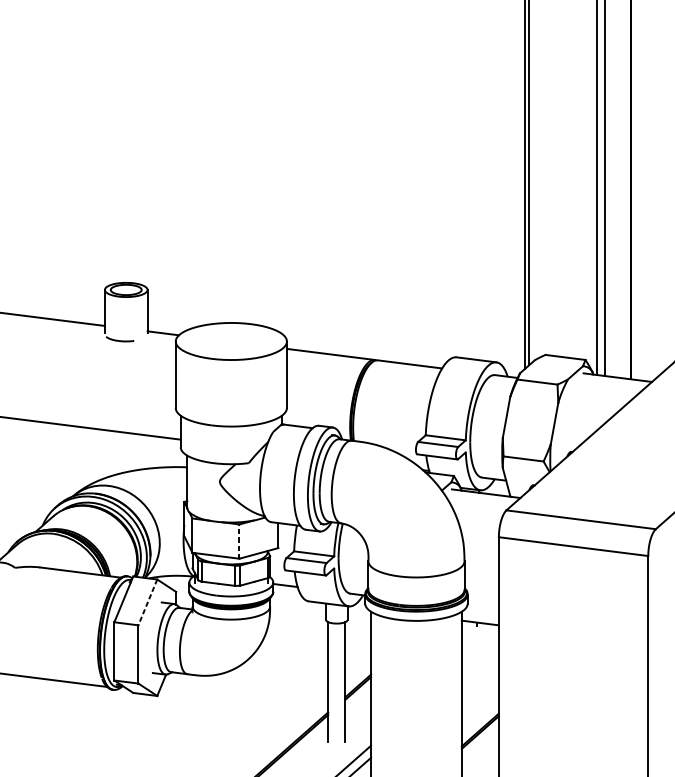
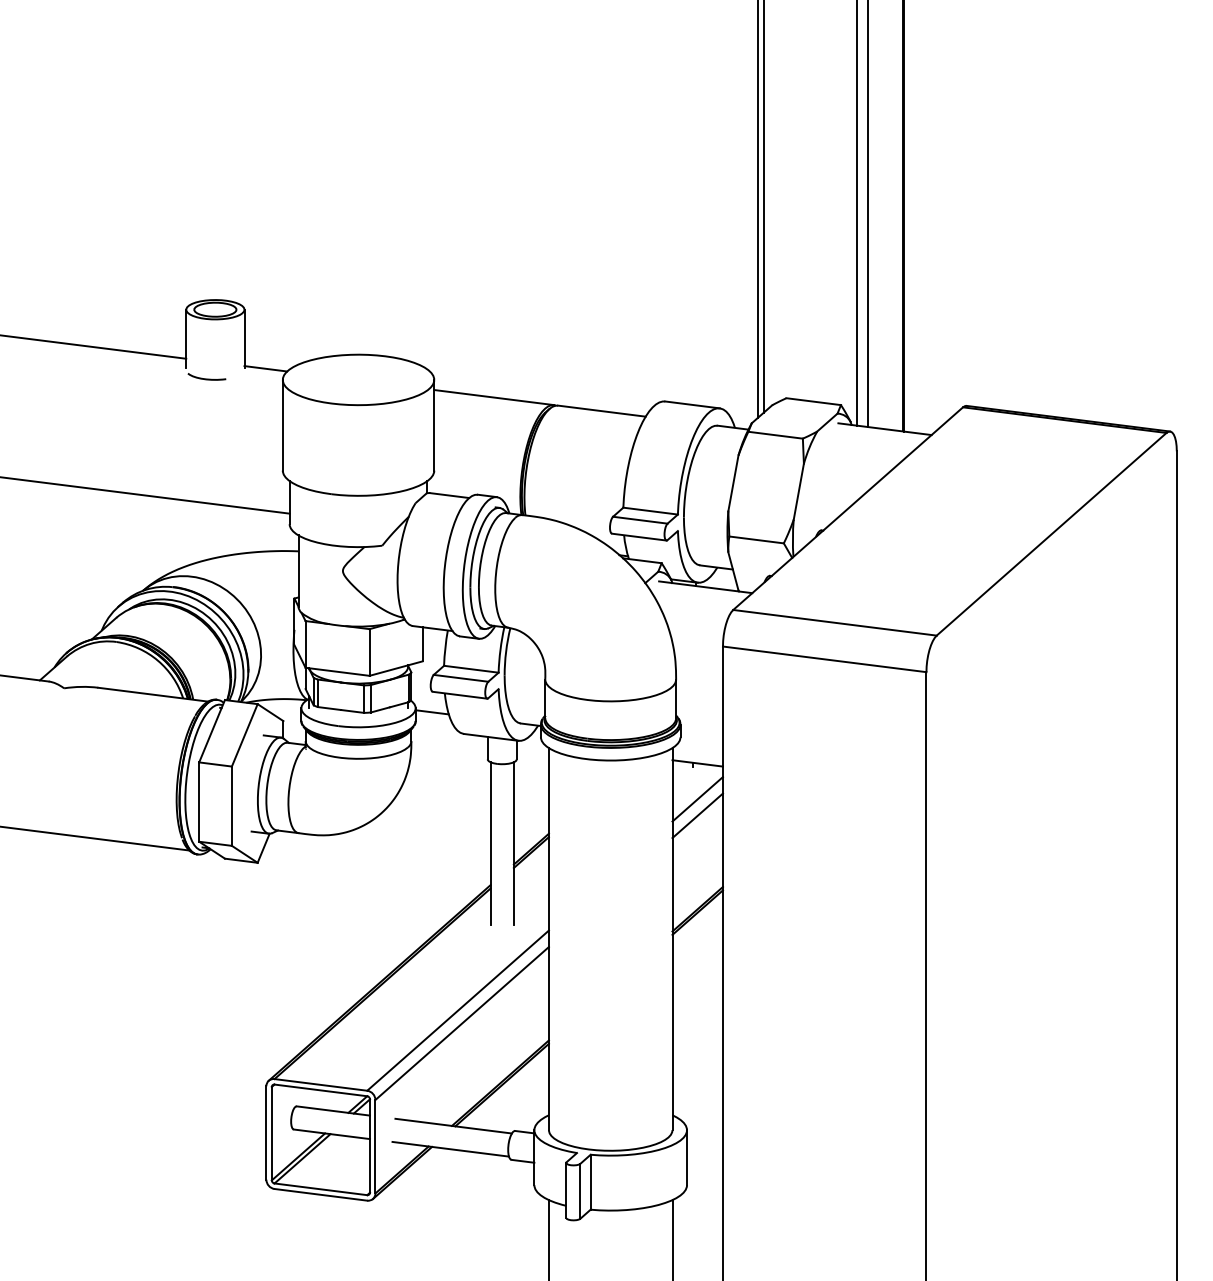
line: (239, 541) -> (369, 652), dashed -> solid
line: (147, 602) -> (244, 735), dashed -> solid
line: (480, 649) -> (697, 799), added
line: (480, 661) -> (697, 815), added

